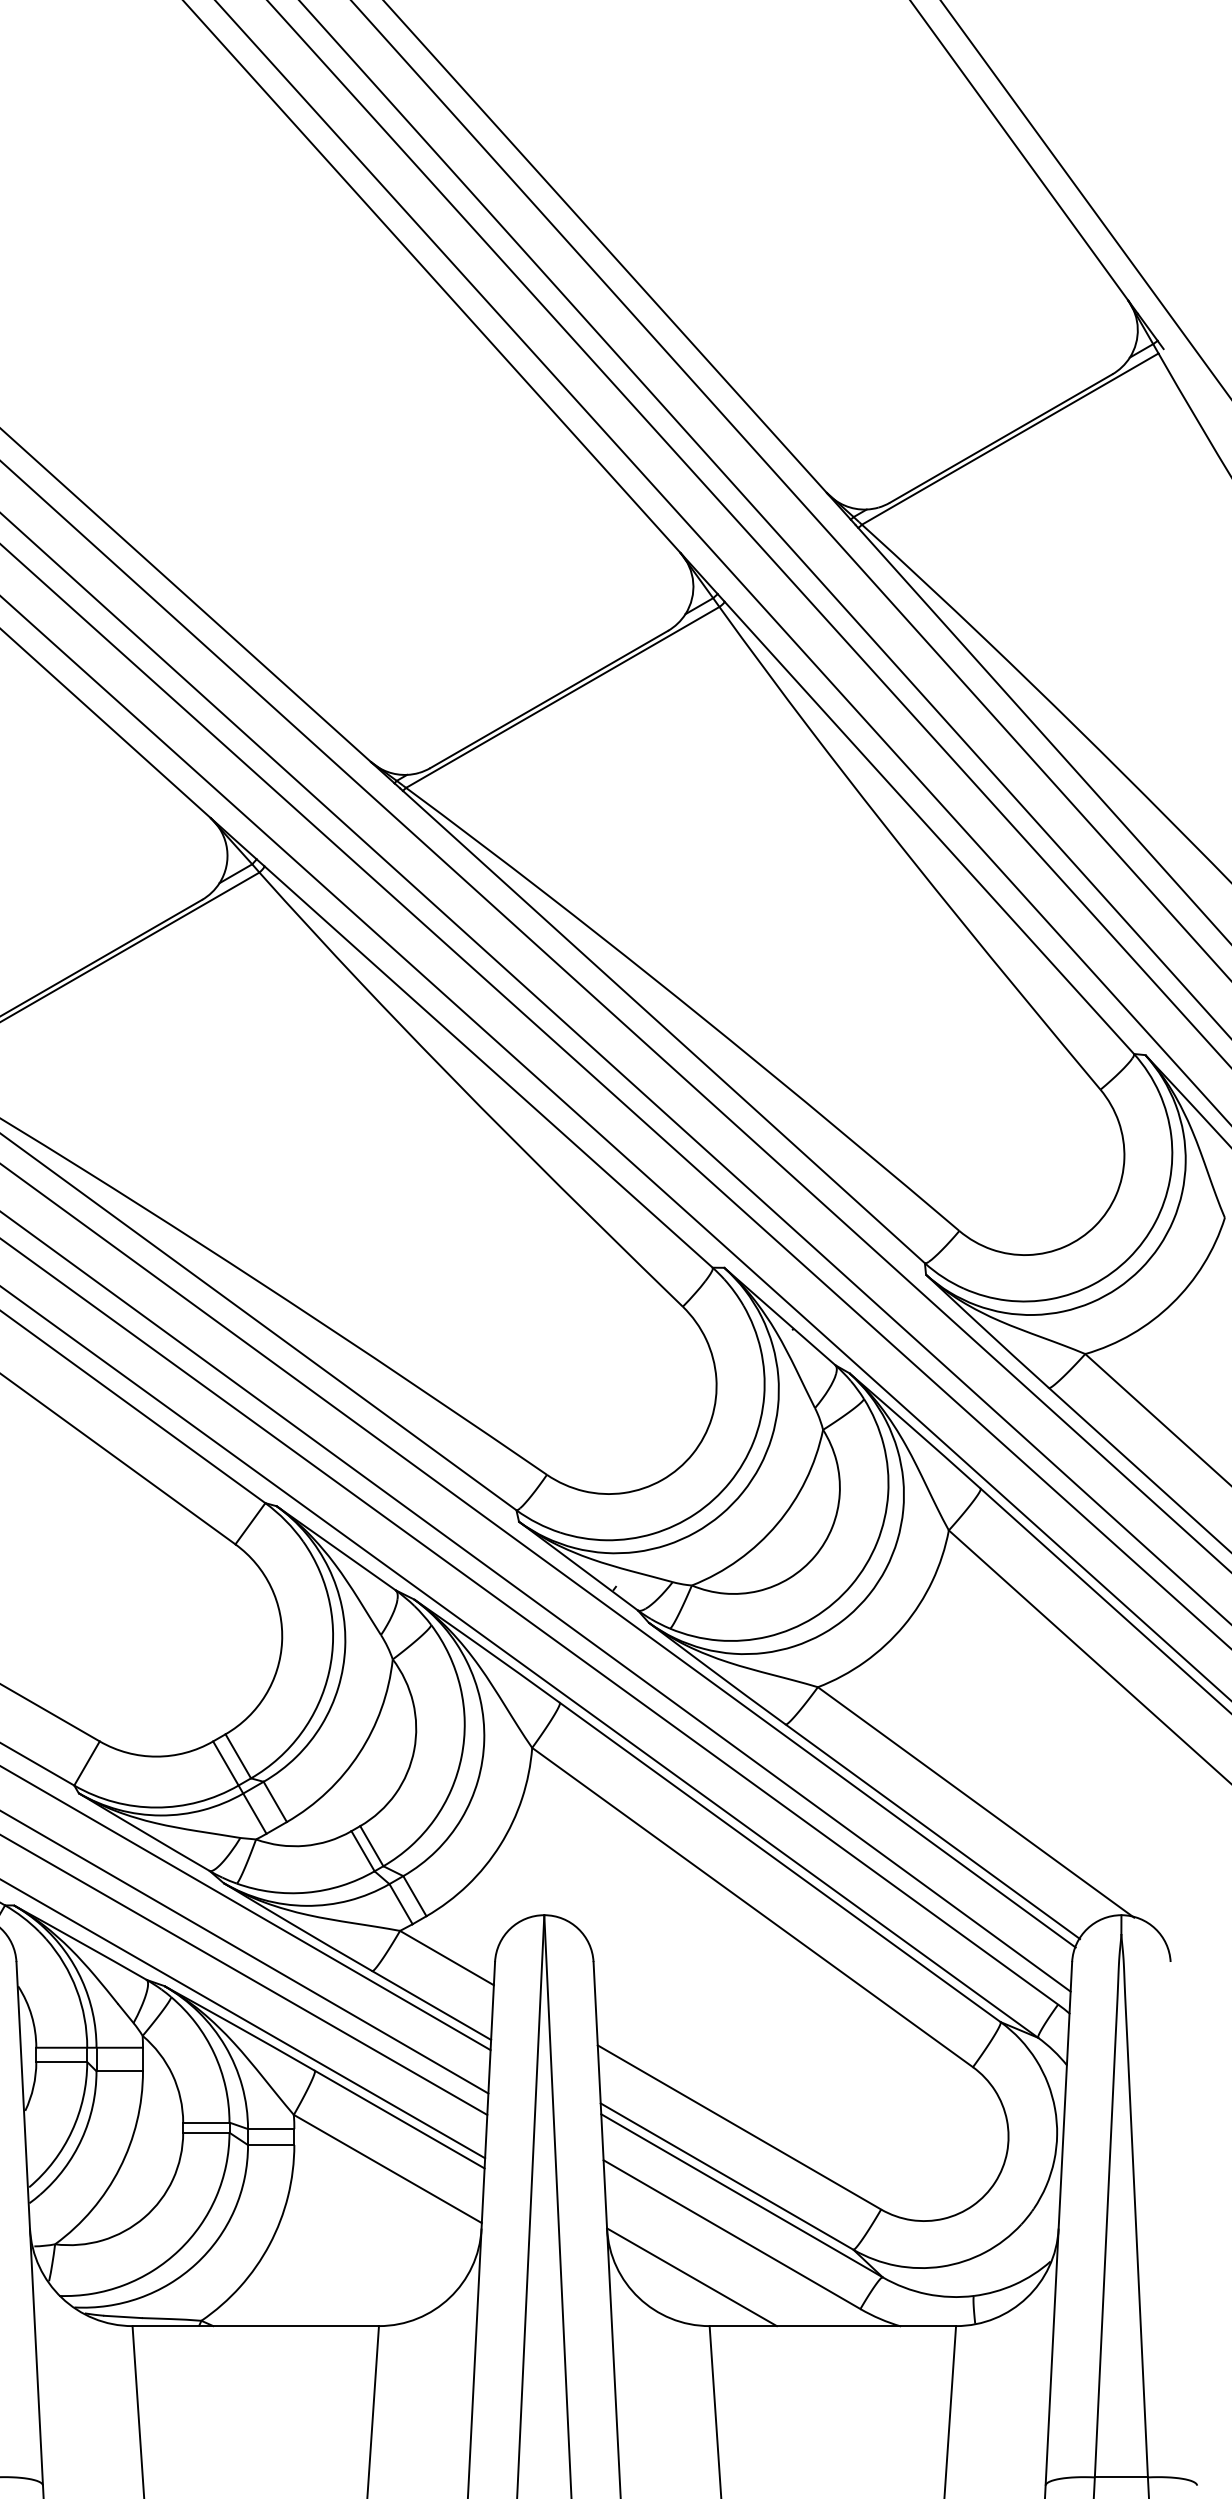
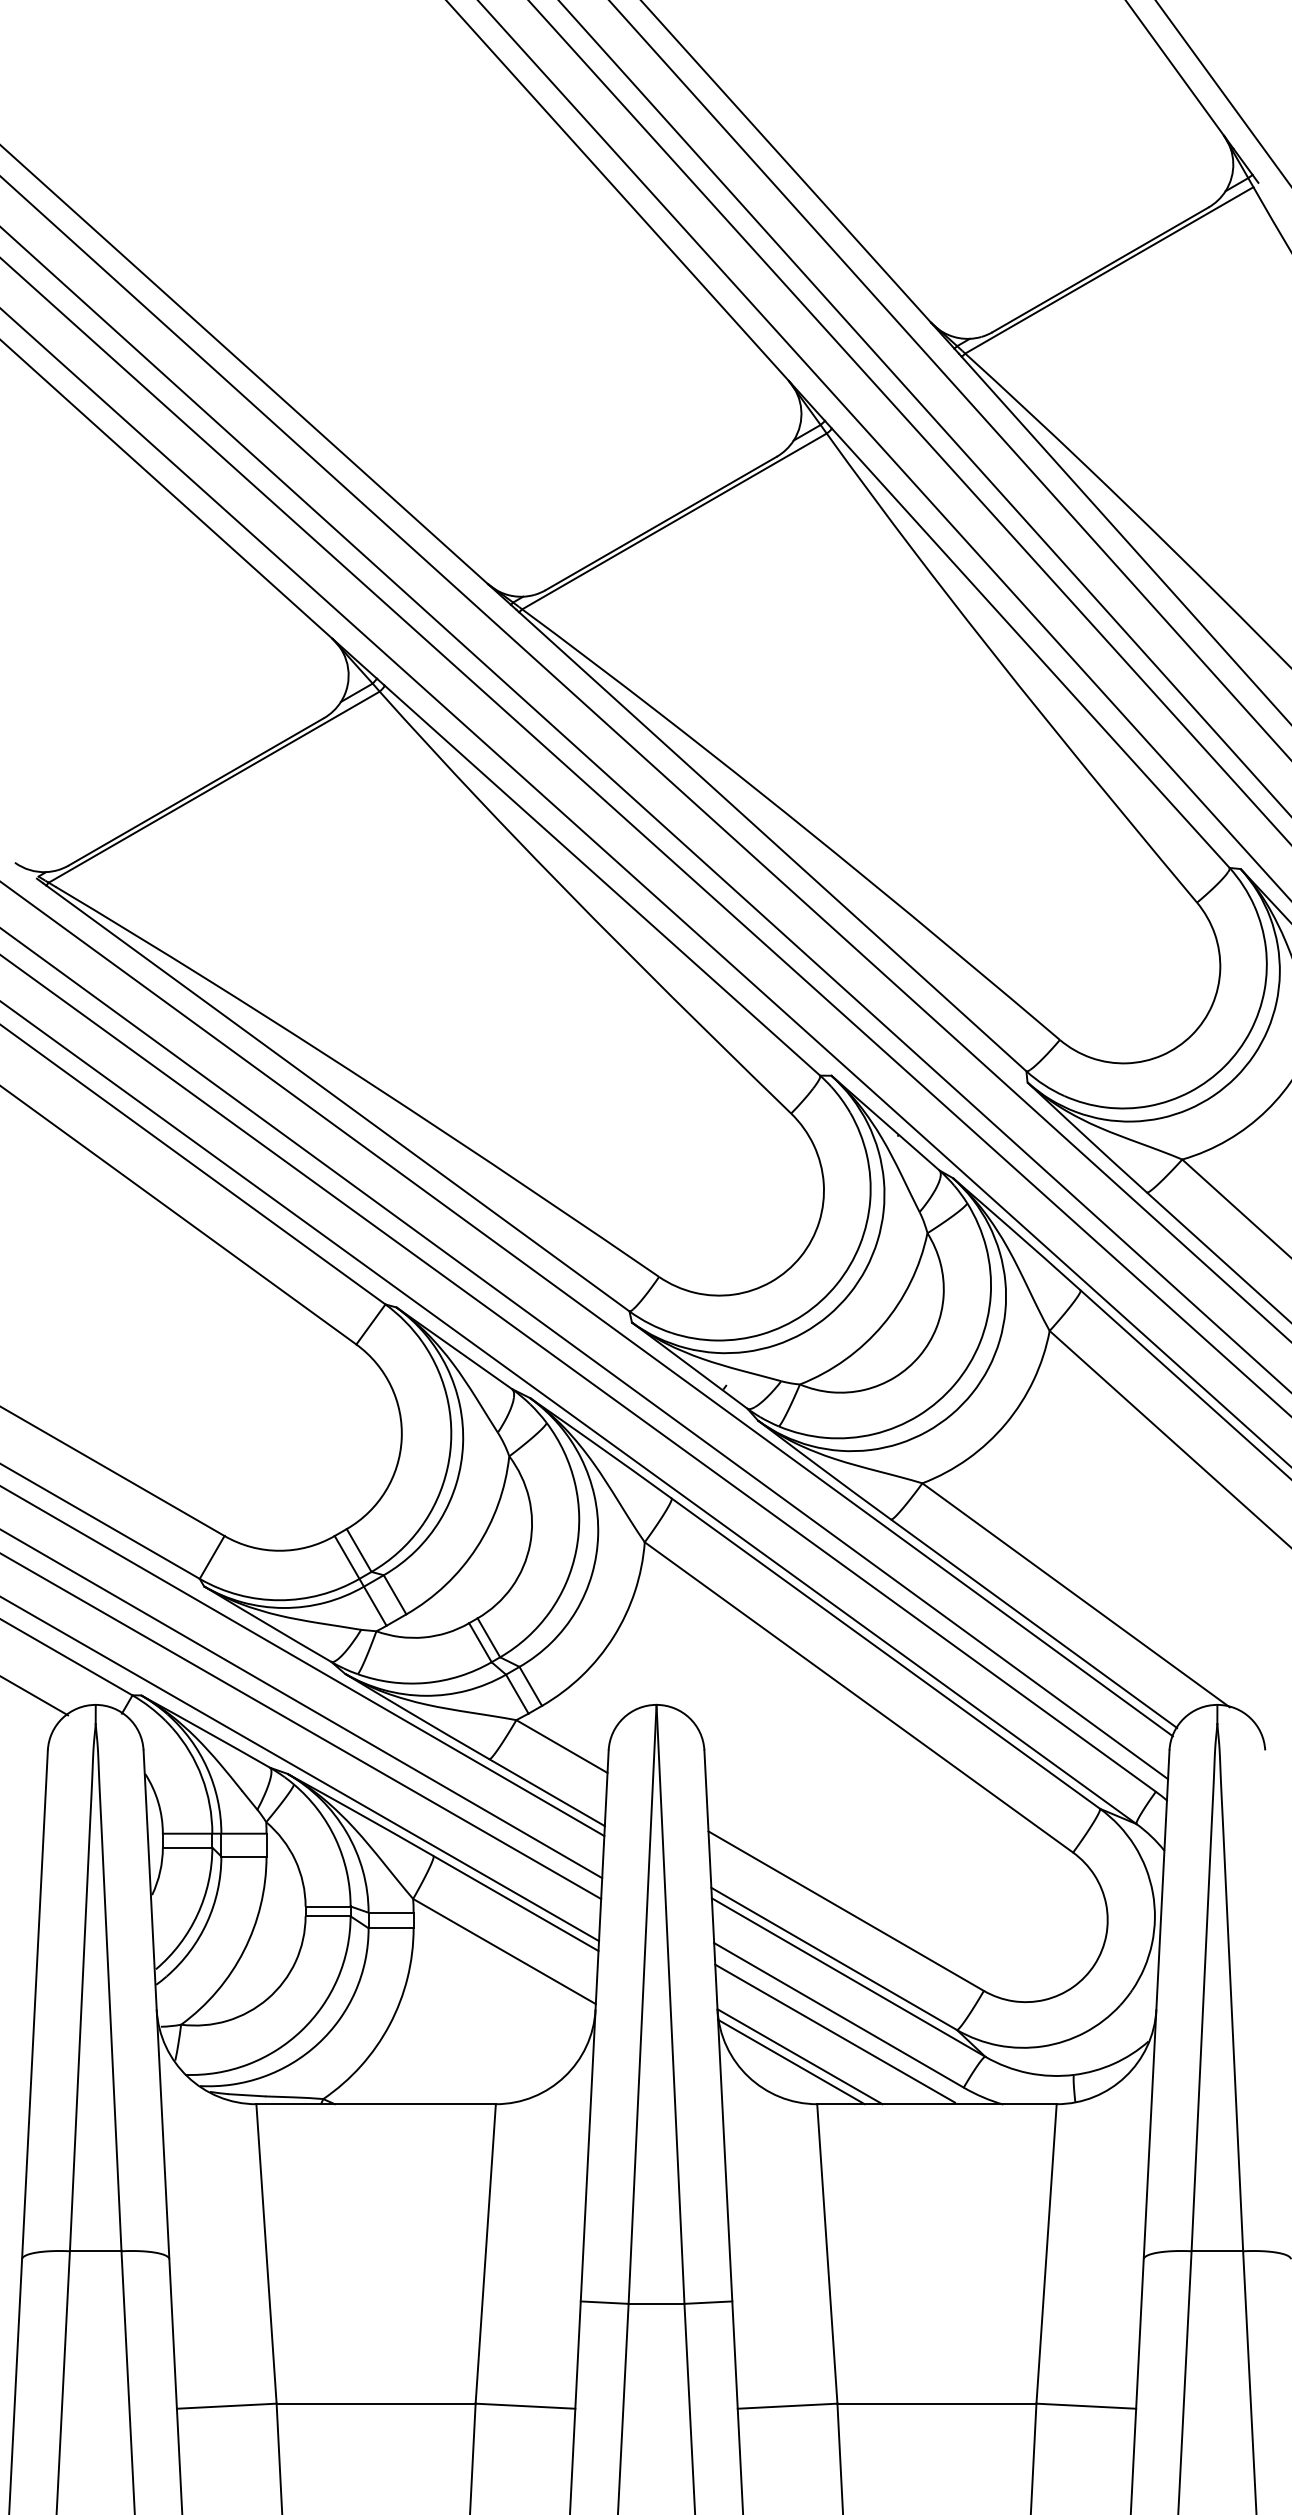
line: (728, 2253) -> (835, 2033), added
line: (683, 2282) -> (791, 2061), added

